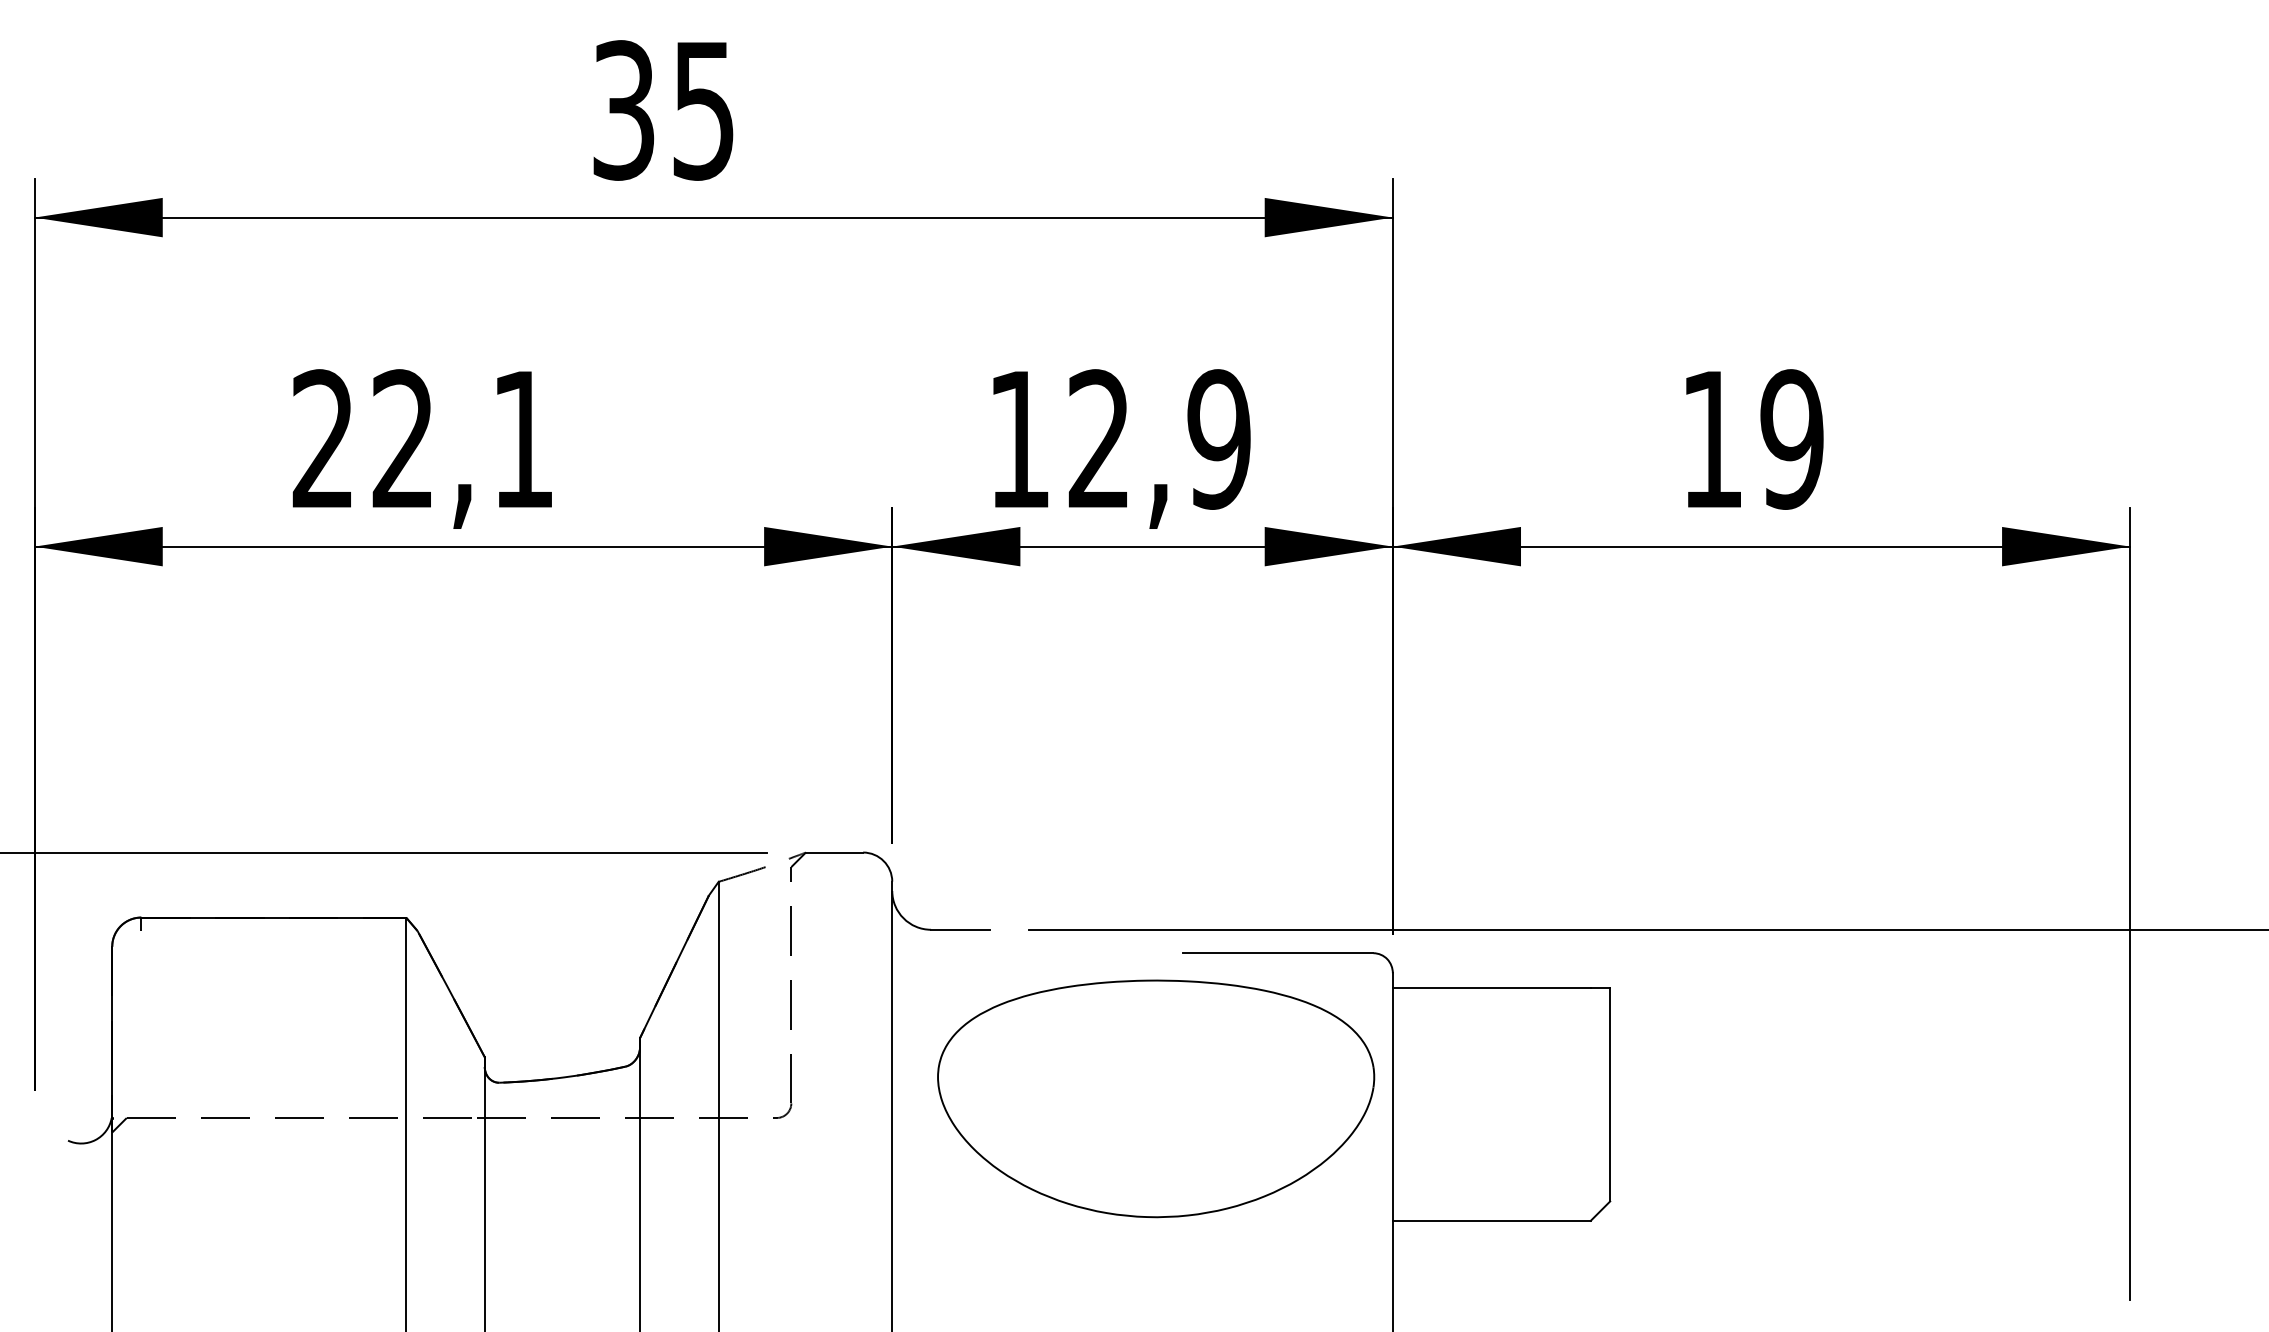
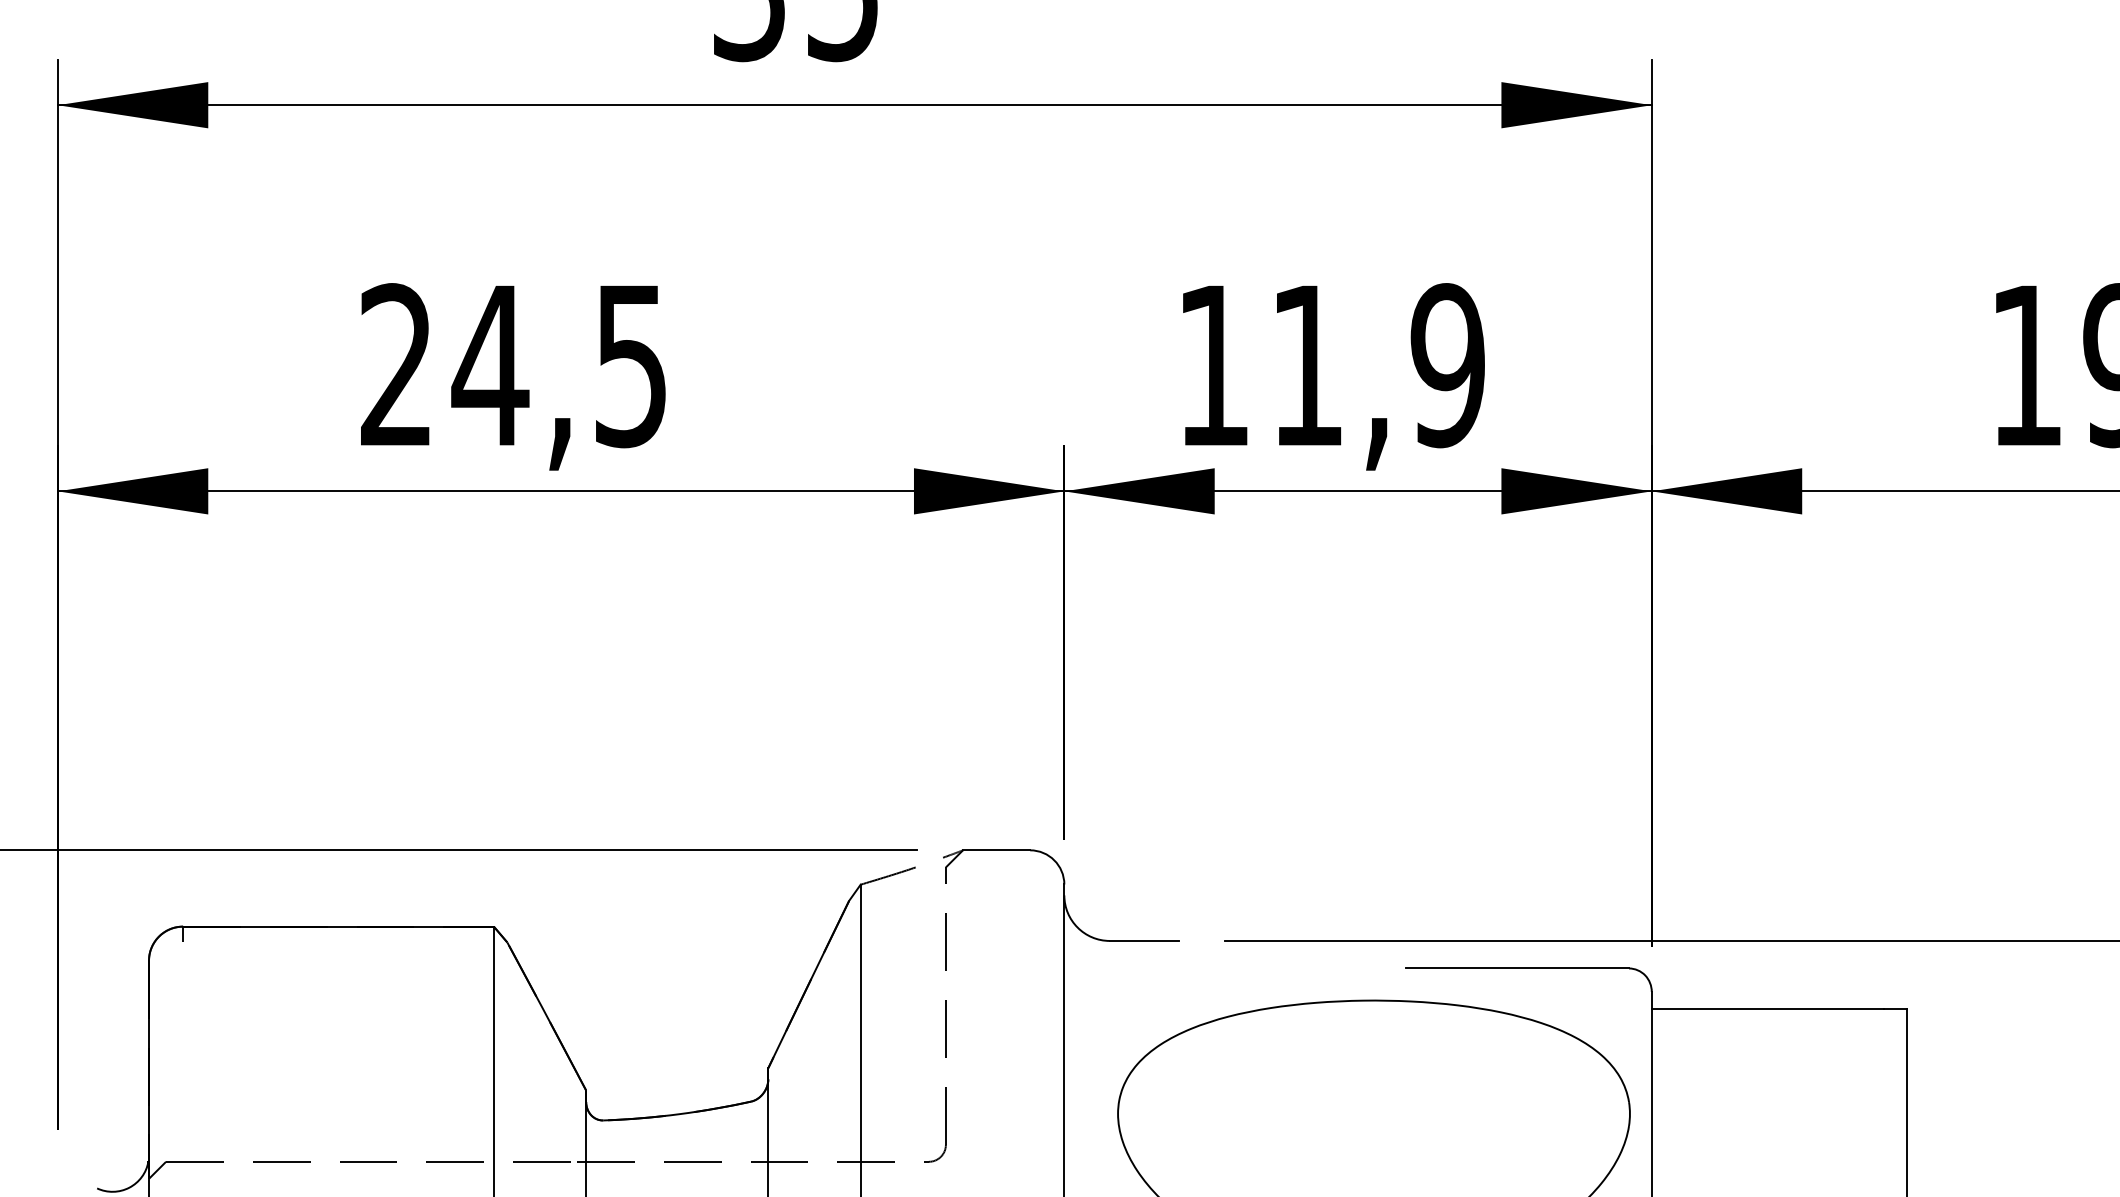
text: (1098, 438) -> (1306, 364), 12,9 -> 11,9
text: (460, 439) -> (557, 365), 22,1 -> 24,5

